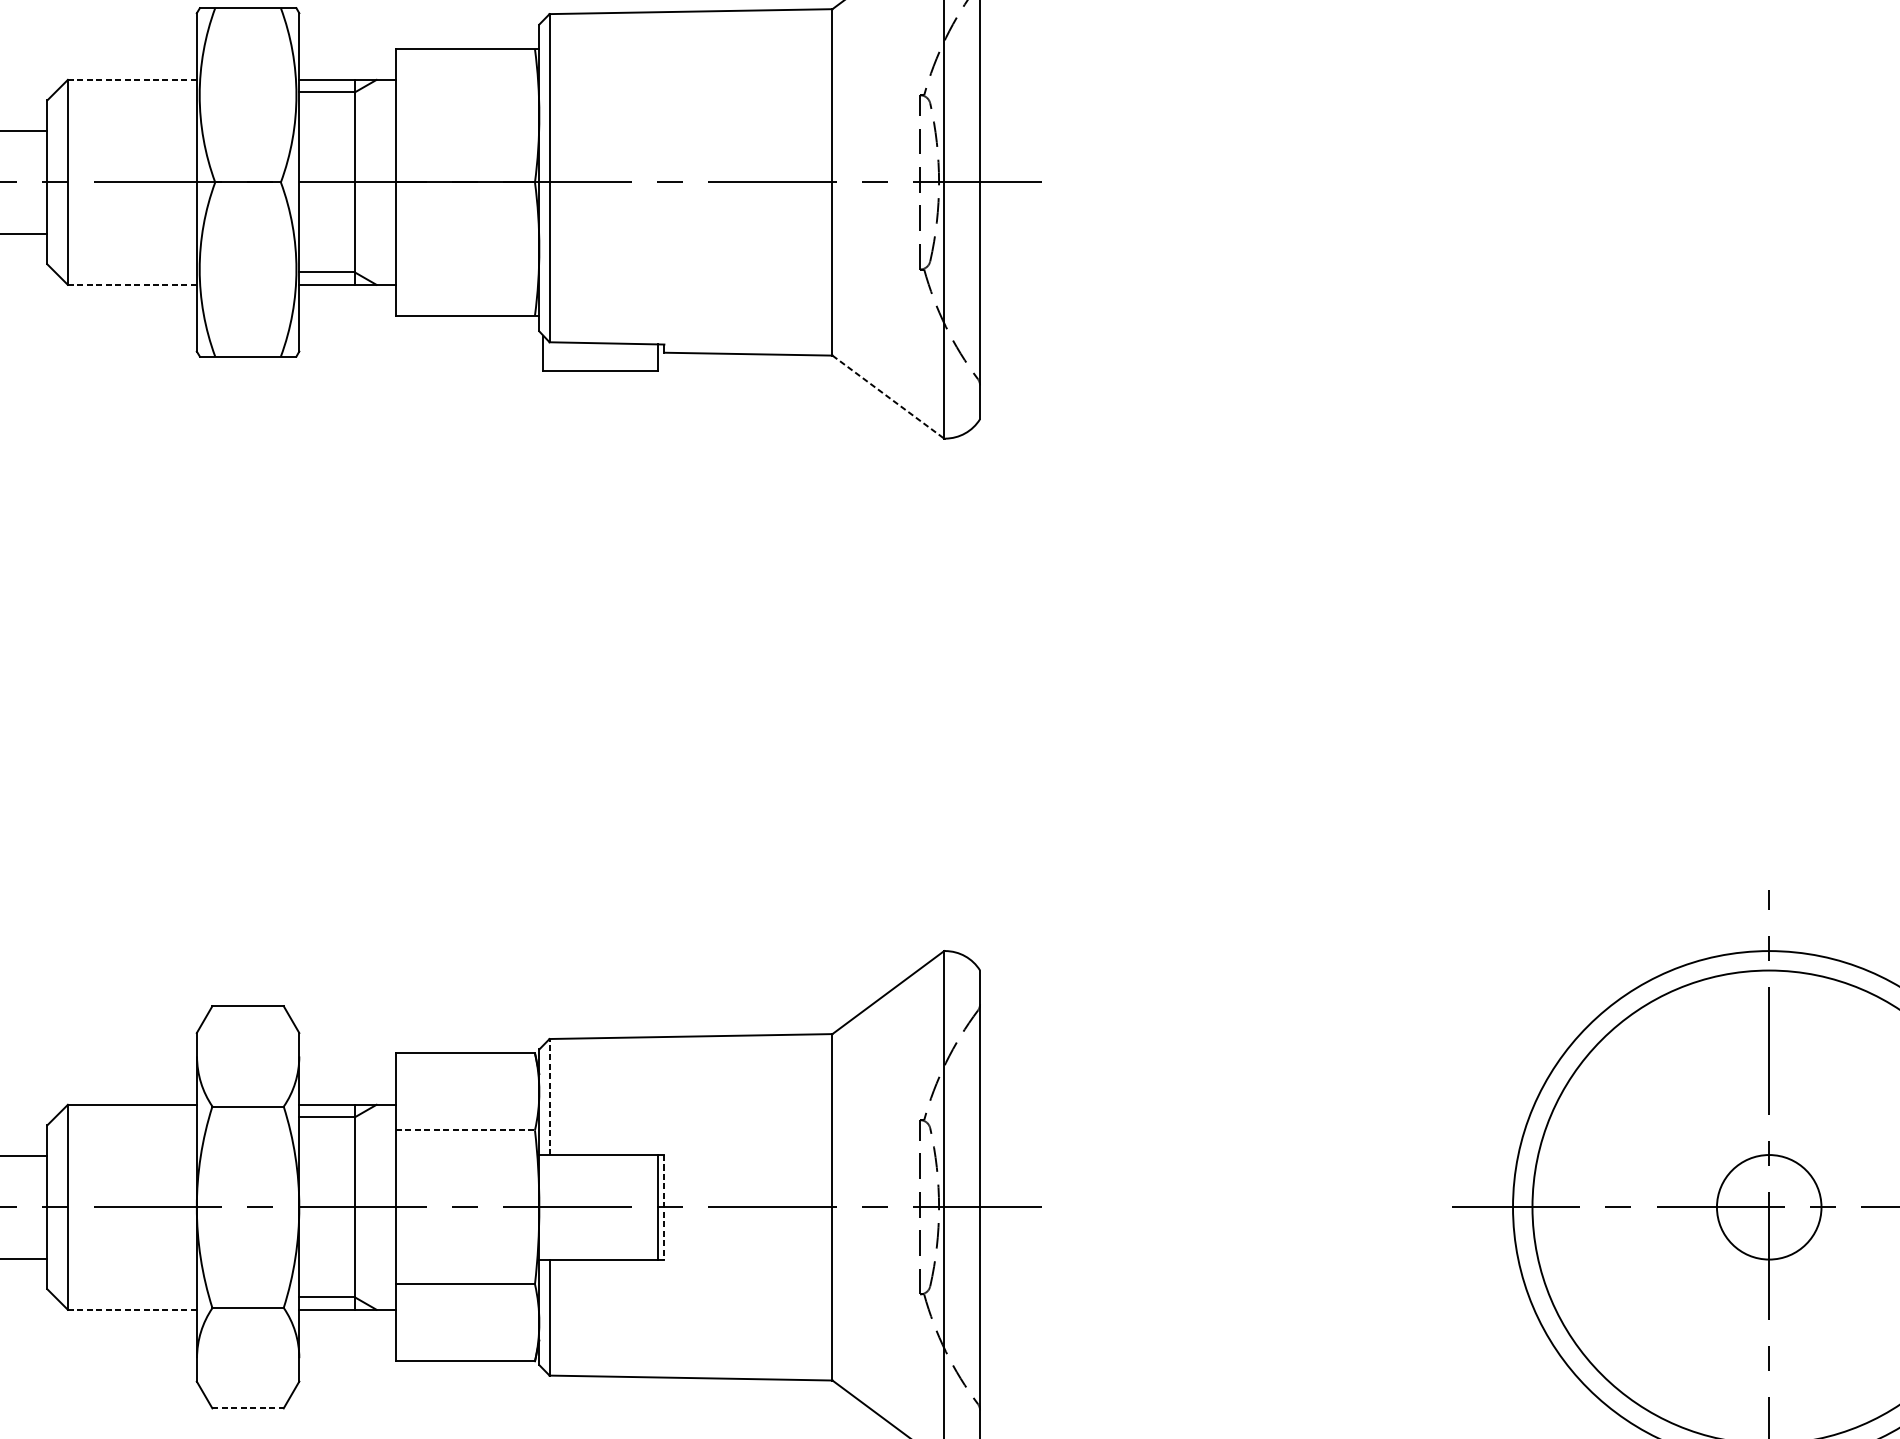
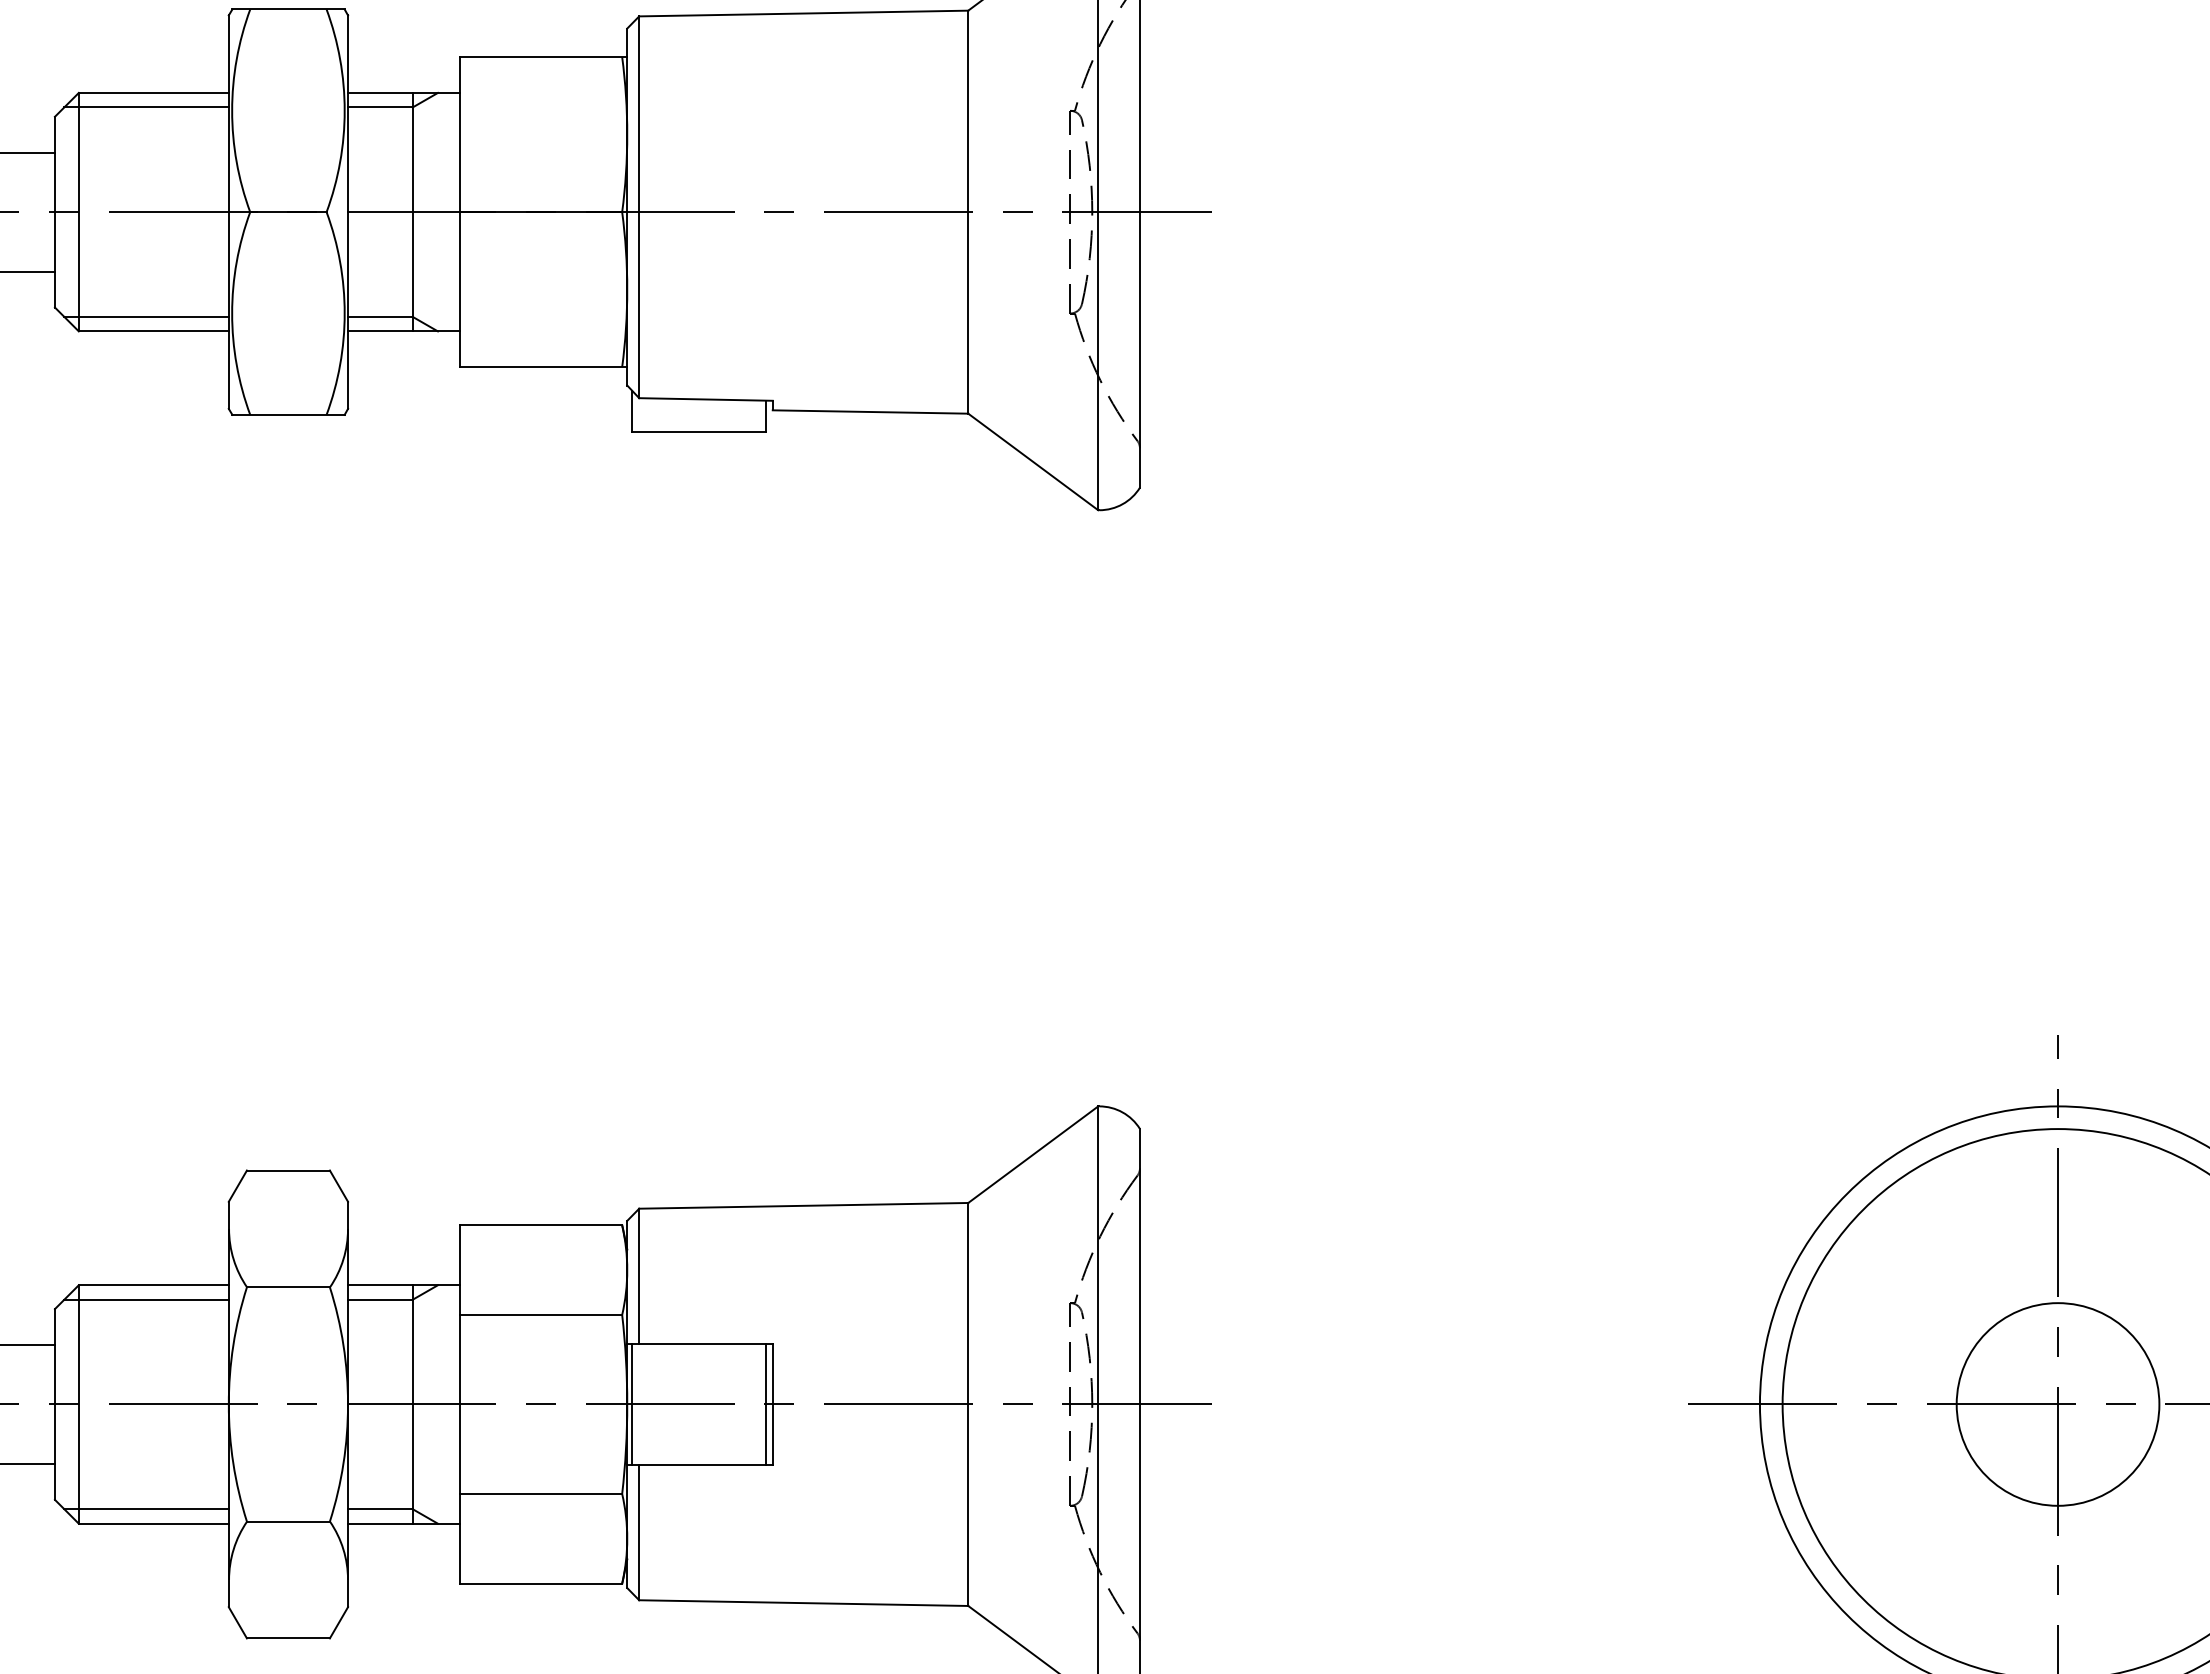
line: (132, 79) -> (153, 92), dashed -> solid
line: (126, 92) -> (146, 107), added
line: (126, 272) -> (146, 316), added
line: (132, 284) -> (153, 331), dashed -> solid
line: (888, 396) -> (1033, 461), dashed -> solid
line: (549, 1096) -> (639, 1275), dashed -> solid
line: (126, 1117) -> (146, 1299), added
line: (465, 1130) -> (541, 1315), dashed -> solid
line: (543, 1207) -> (632, 1404), added
line: (664, 1207) -> (772, 1404), dashed -> solid
circle: (1768, 1207) -> (2057, 1404), size x1.67
line: (126, 1297) -> (146, 1509), added
line: (132, 1309) -> (153, 1523), dashed -> solid
line: (248, 1408) -> (288, 1638), dashed -> solid

